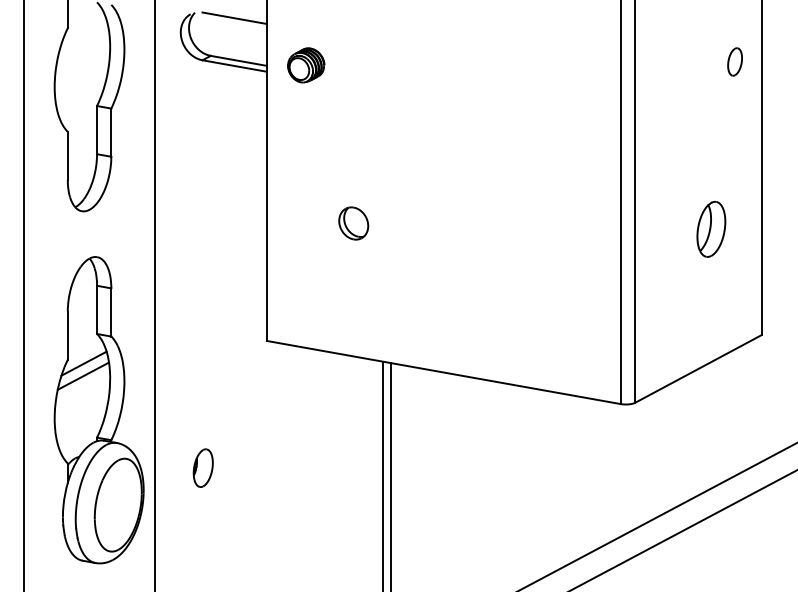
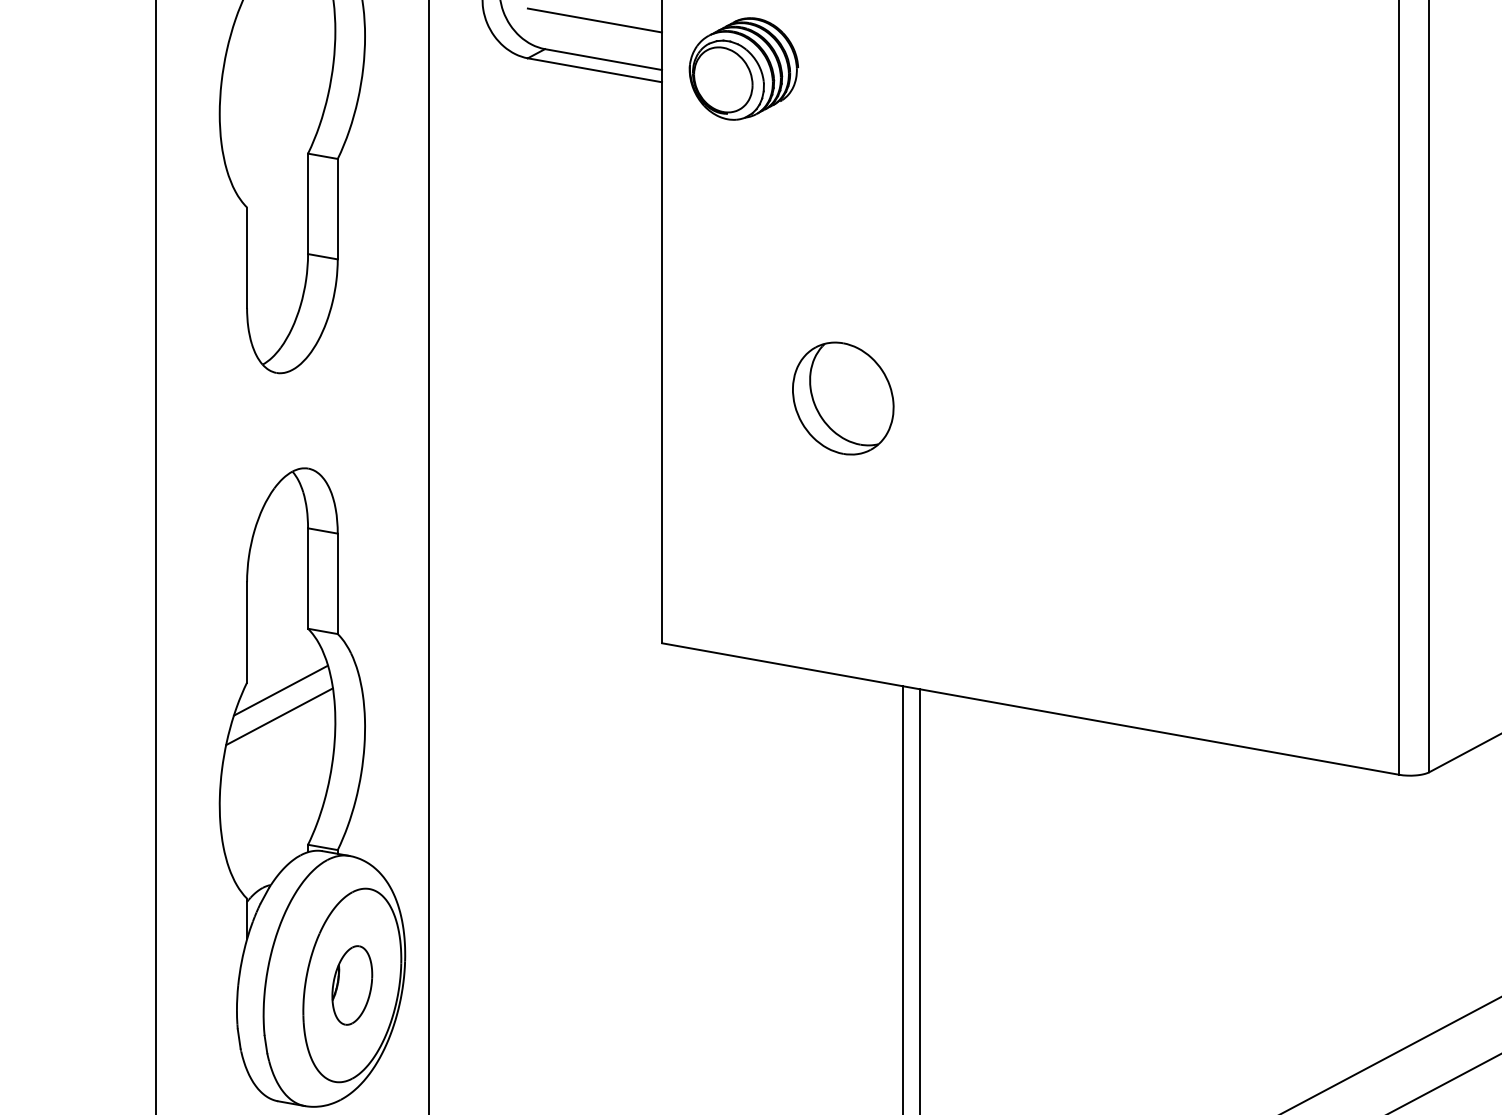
line: (234, 41) -> (594, 19), added
part: (306, 65) -> (744, 69), size x1.43
part: (353, 223) -> (842, 398), size x1.67
part: (202, 467) -> (350, 984), moved

